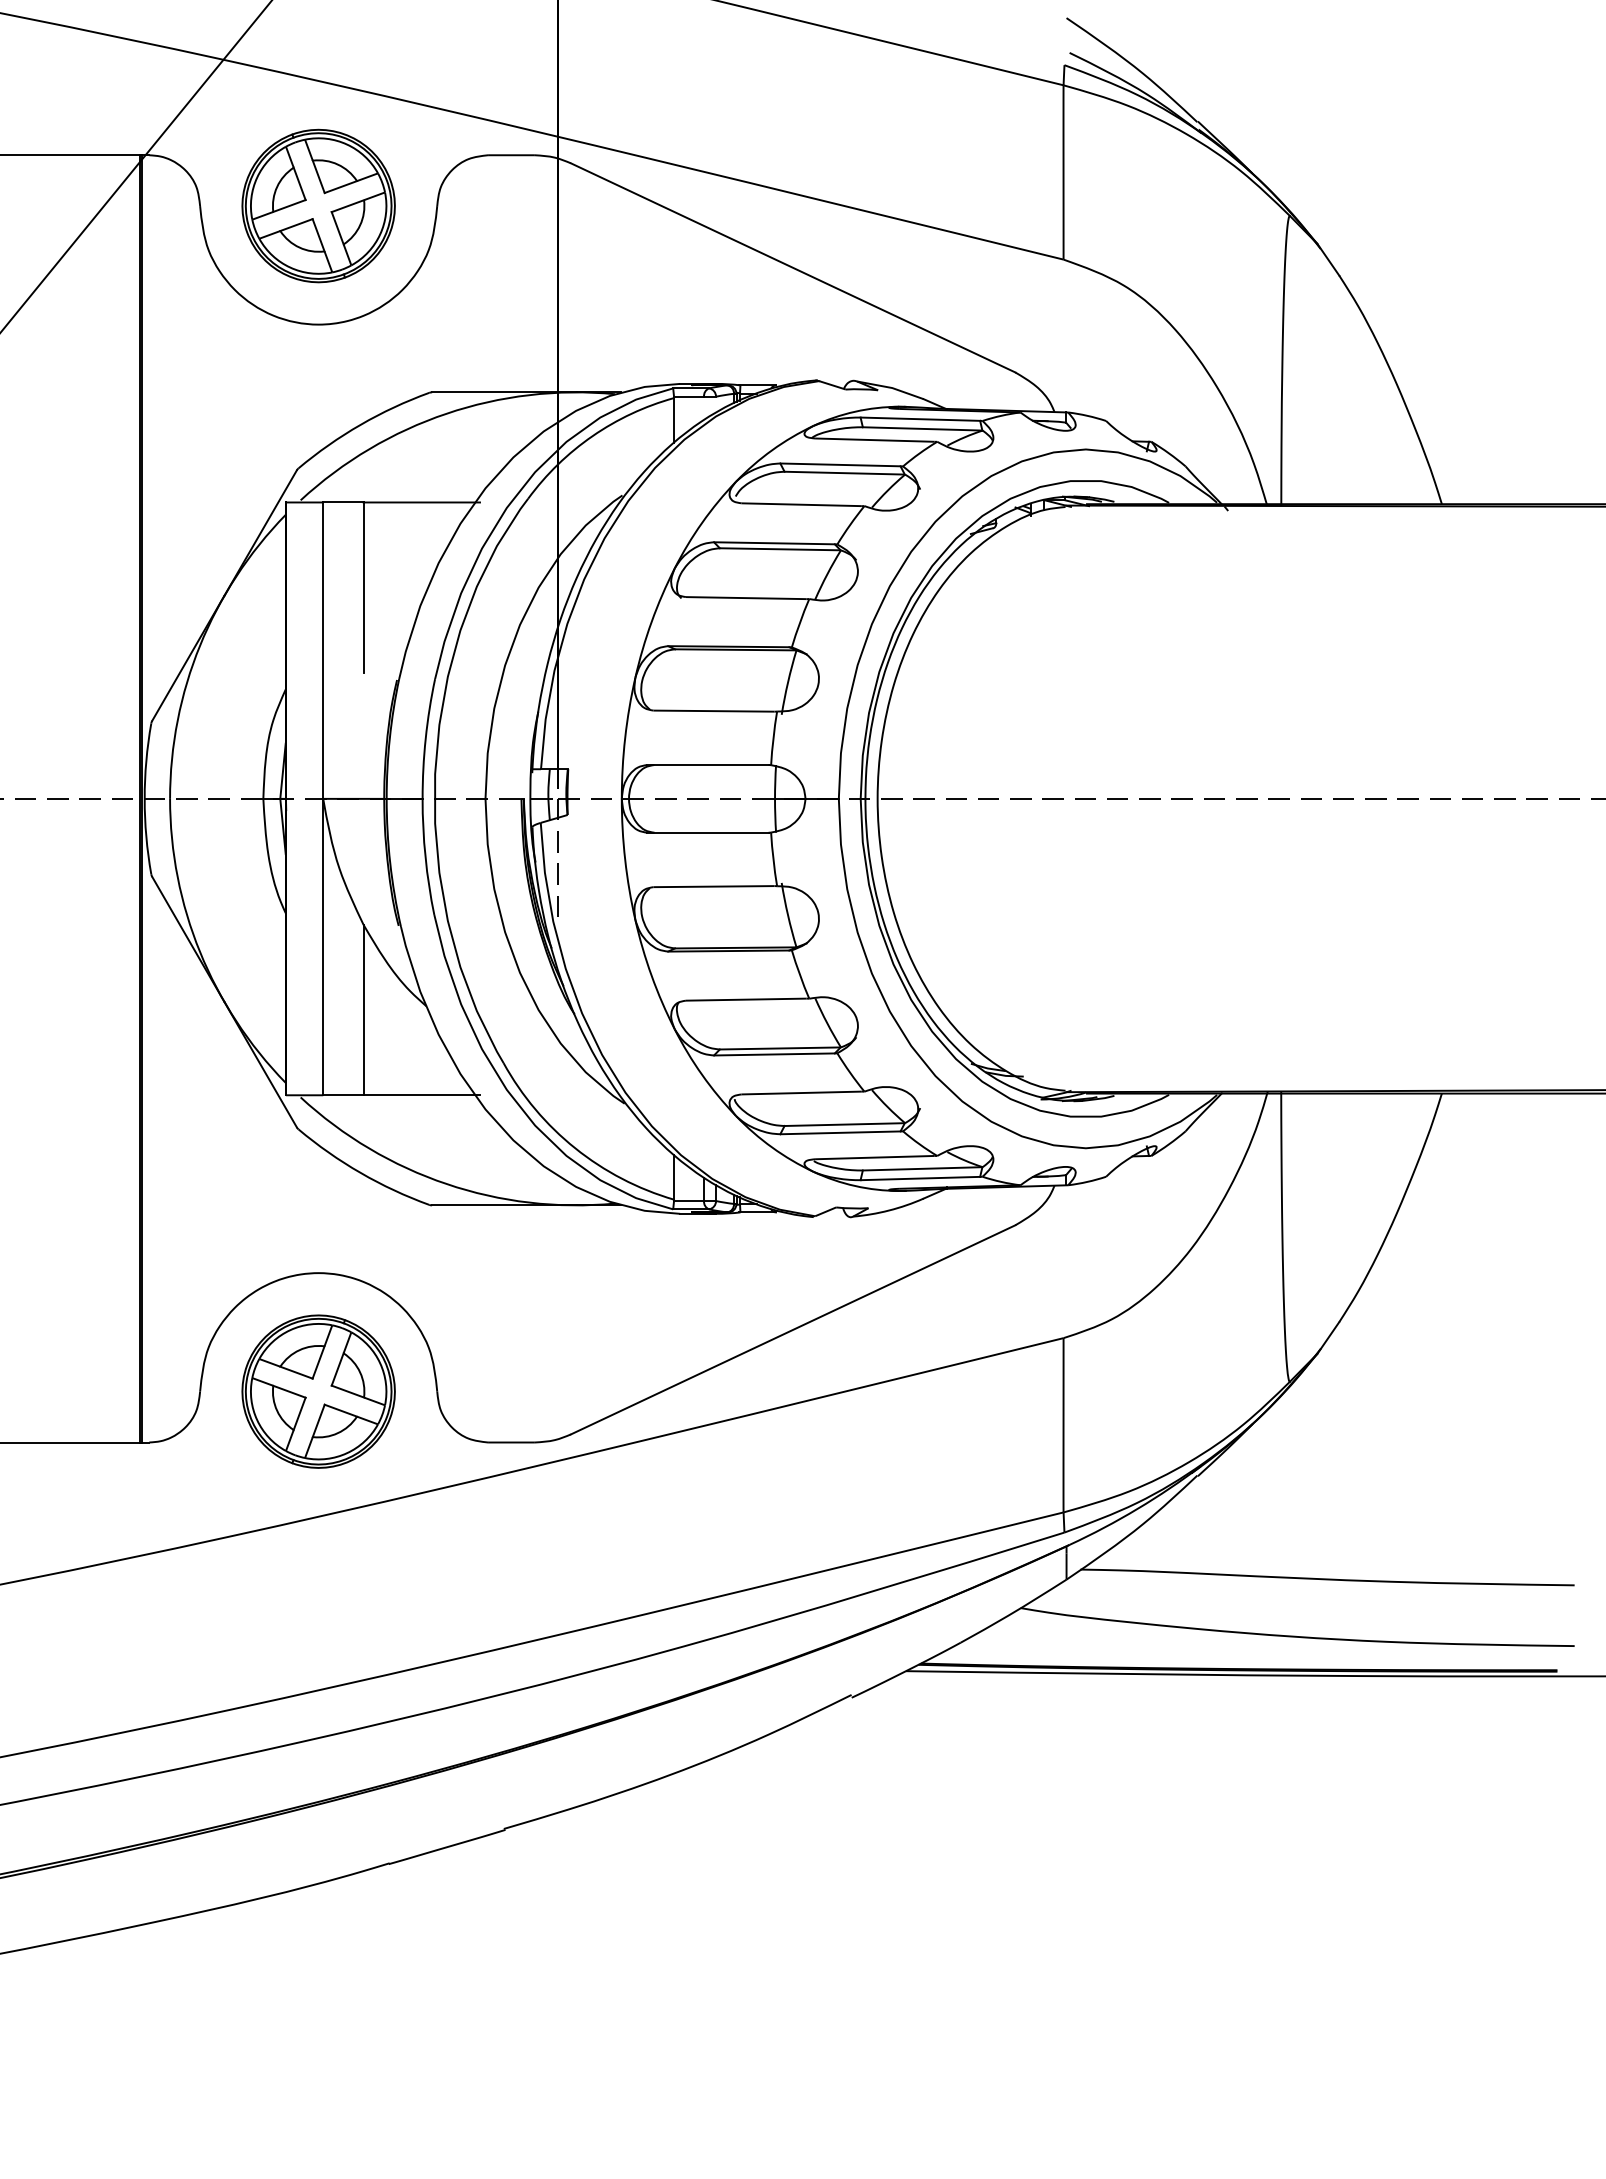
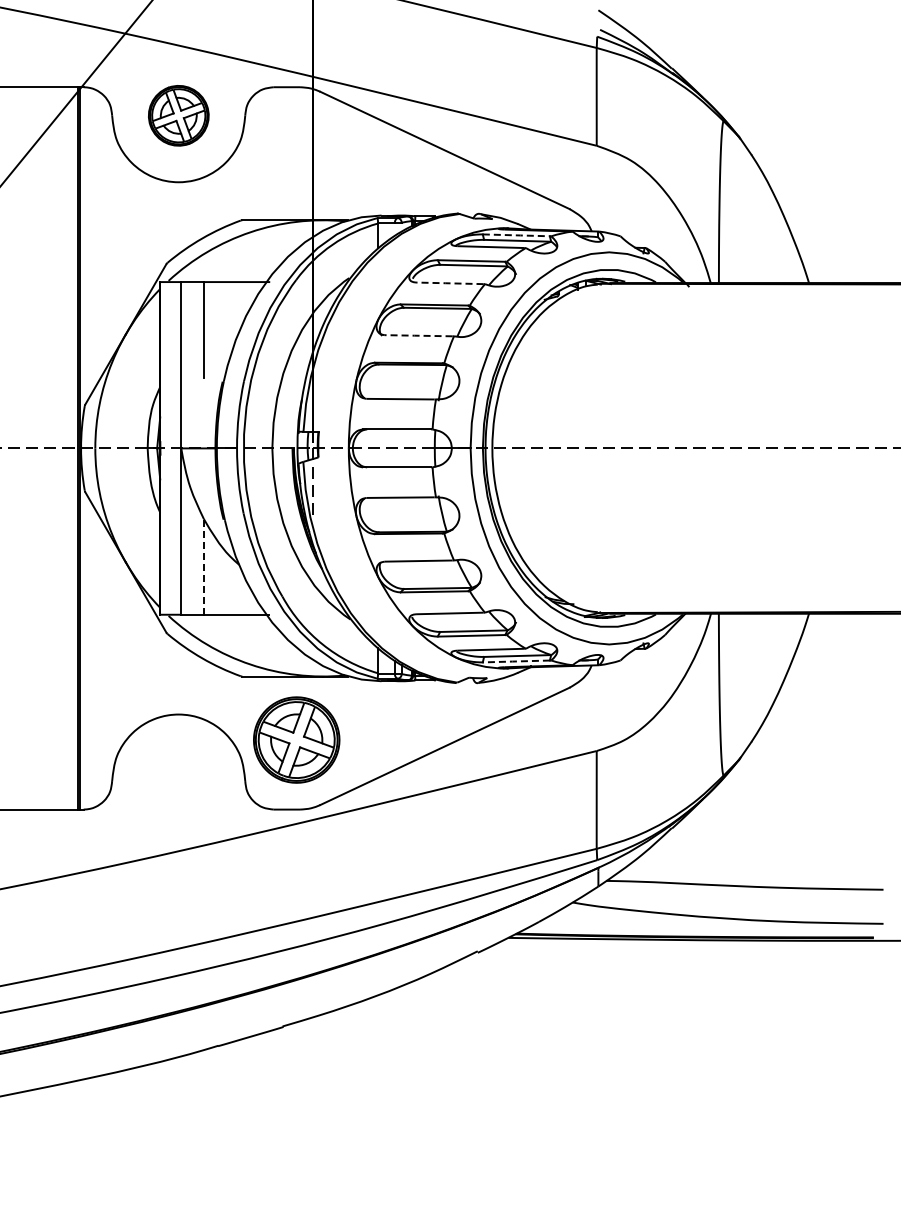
part: (318, 205) -> (178, 115), size x0.7
line: (922, 419) -> (517, 235), solid -> dashed
line: (799, 505) -> (448, 283), solid -> dashed
line: (744, 597) -> (417, 335), solid -> dashed
line: (362, 1009) -> (203, 566), solid -> dashed
line: (918, 1178) -> (515, 661), solid -> dashed
part: (318, 1390) -> (296, 739), moved

